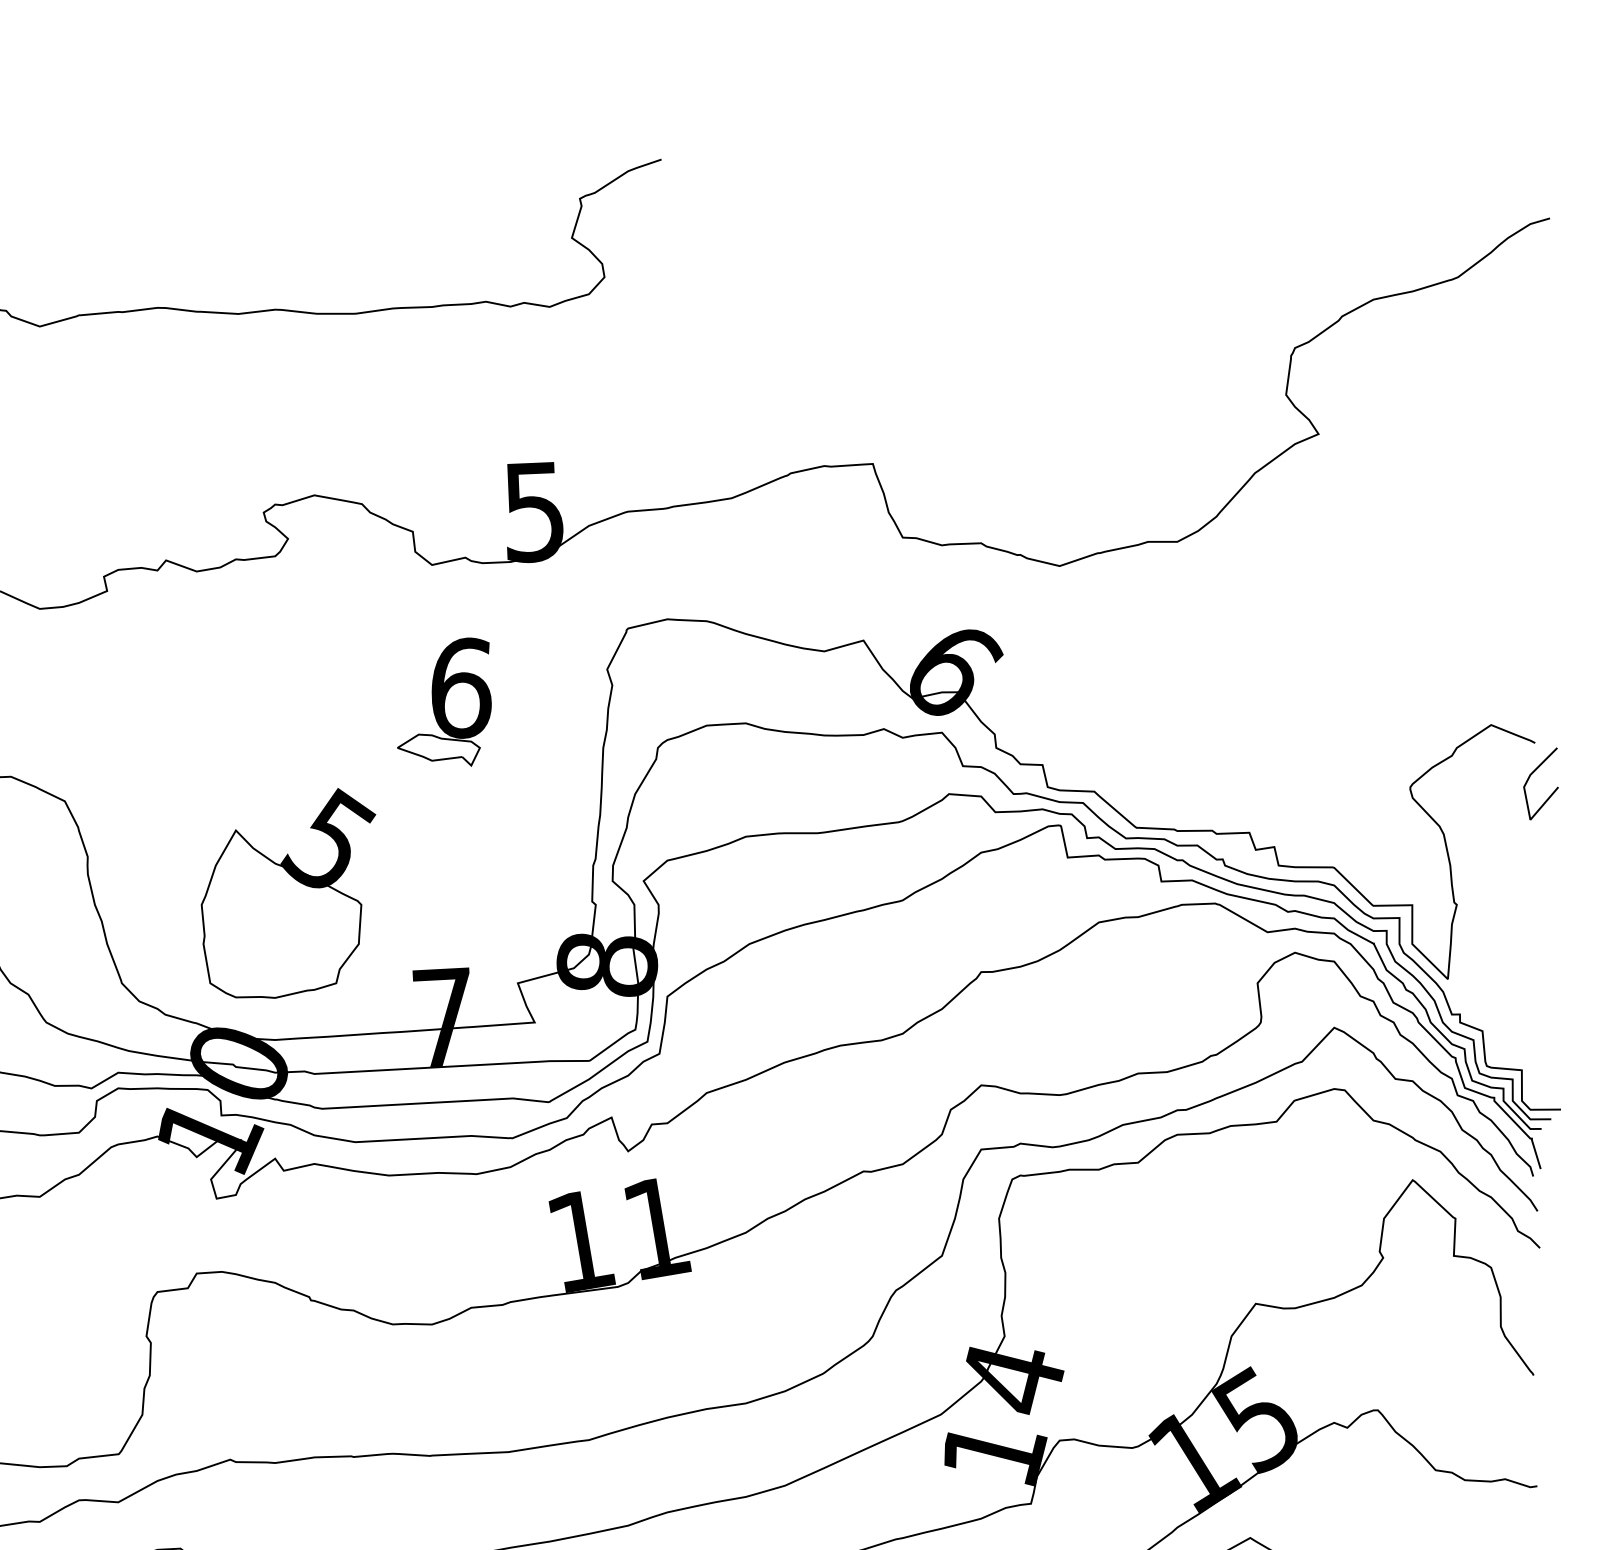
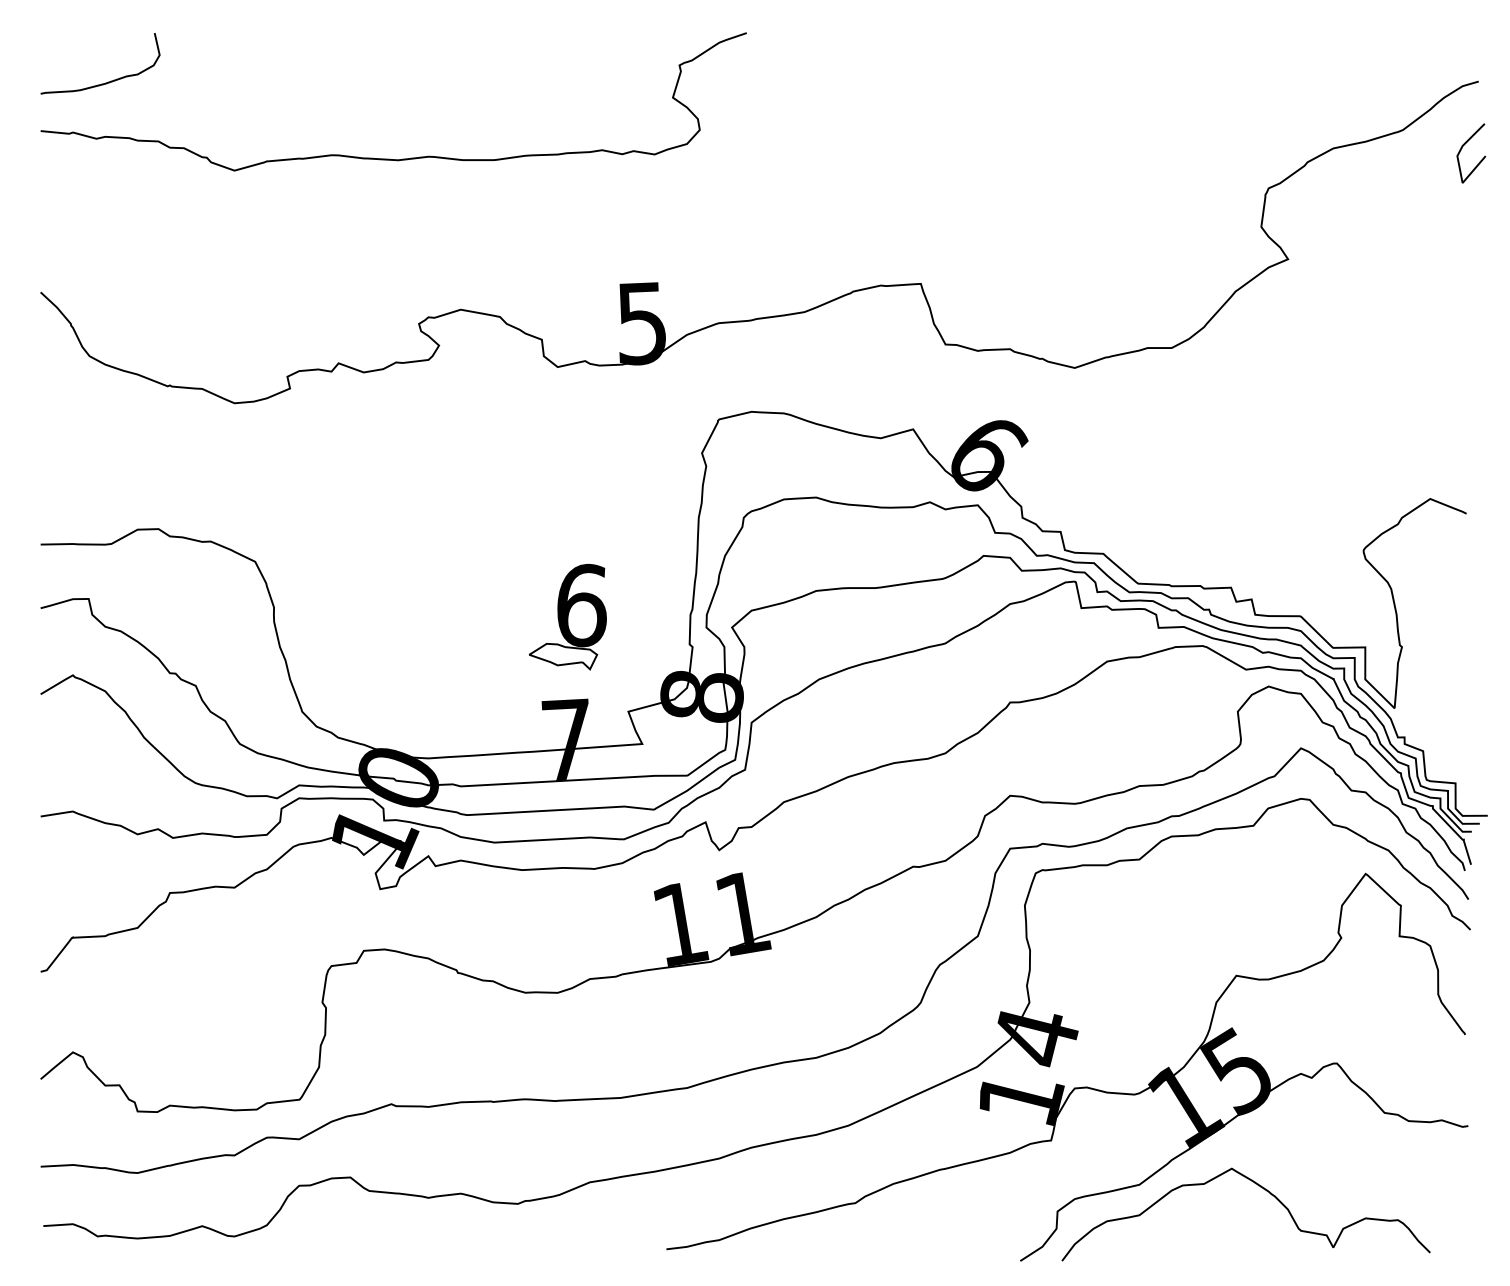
part: (443, 702) -> (567, 617), moved
line: (1530, 777) -> (1462, 148), moved
part: (288, 893) -> (439, 637), removed

